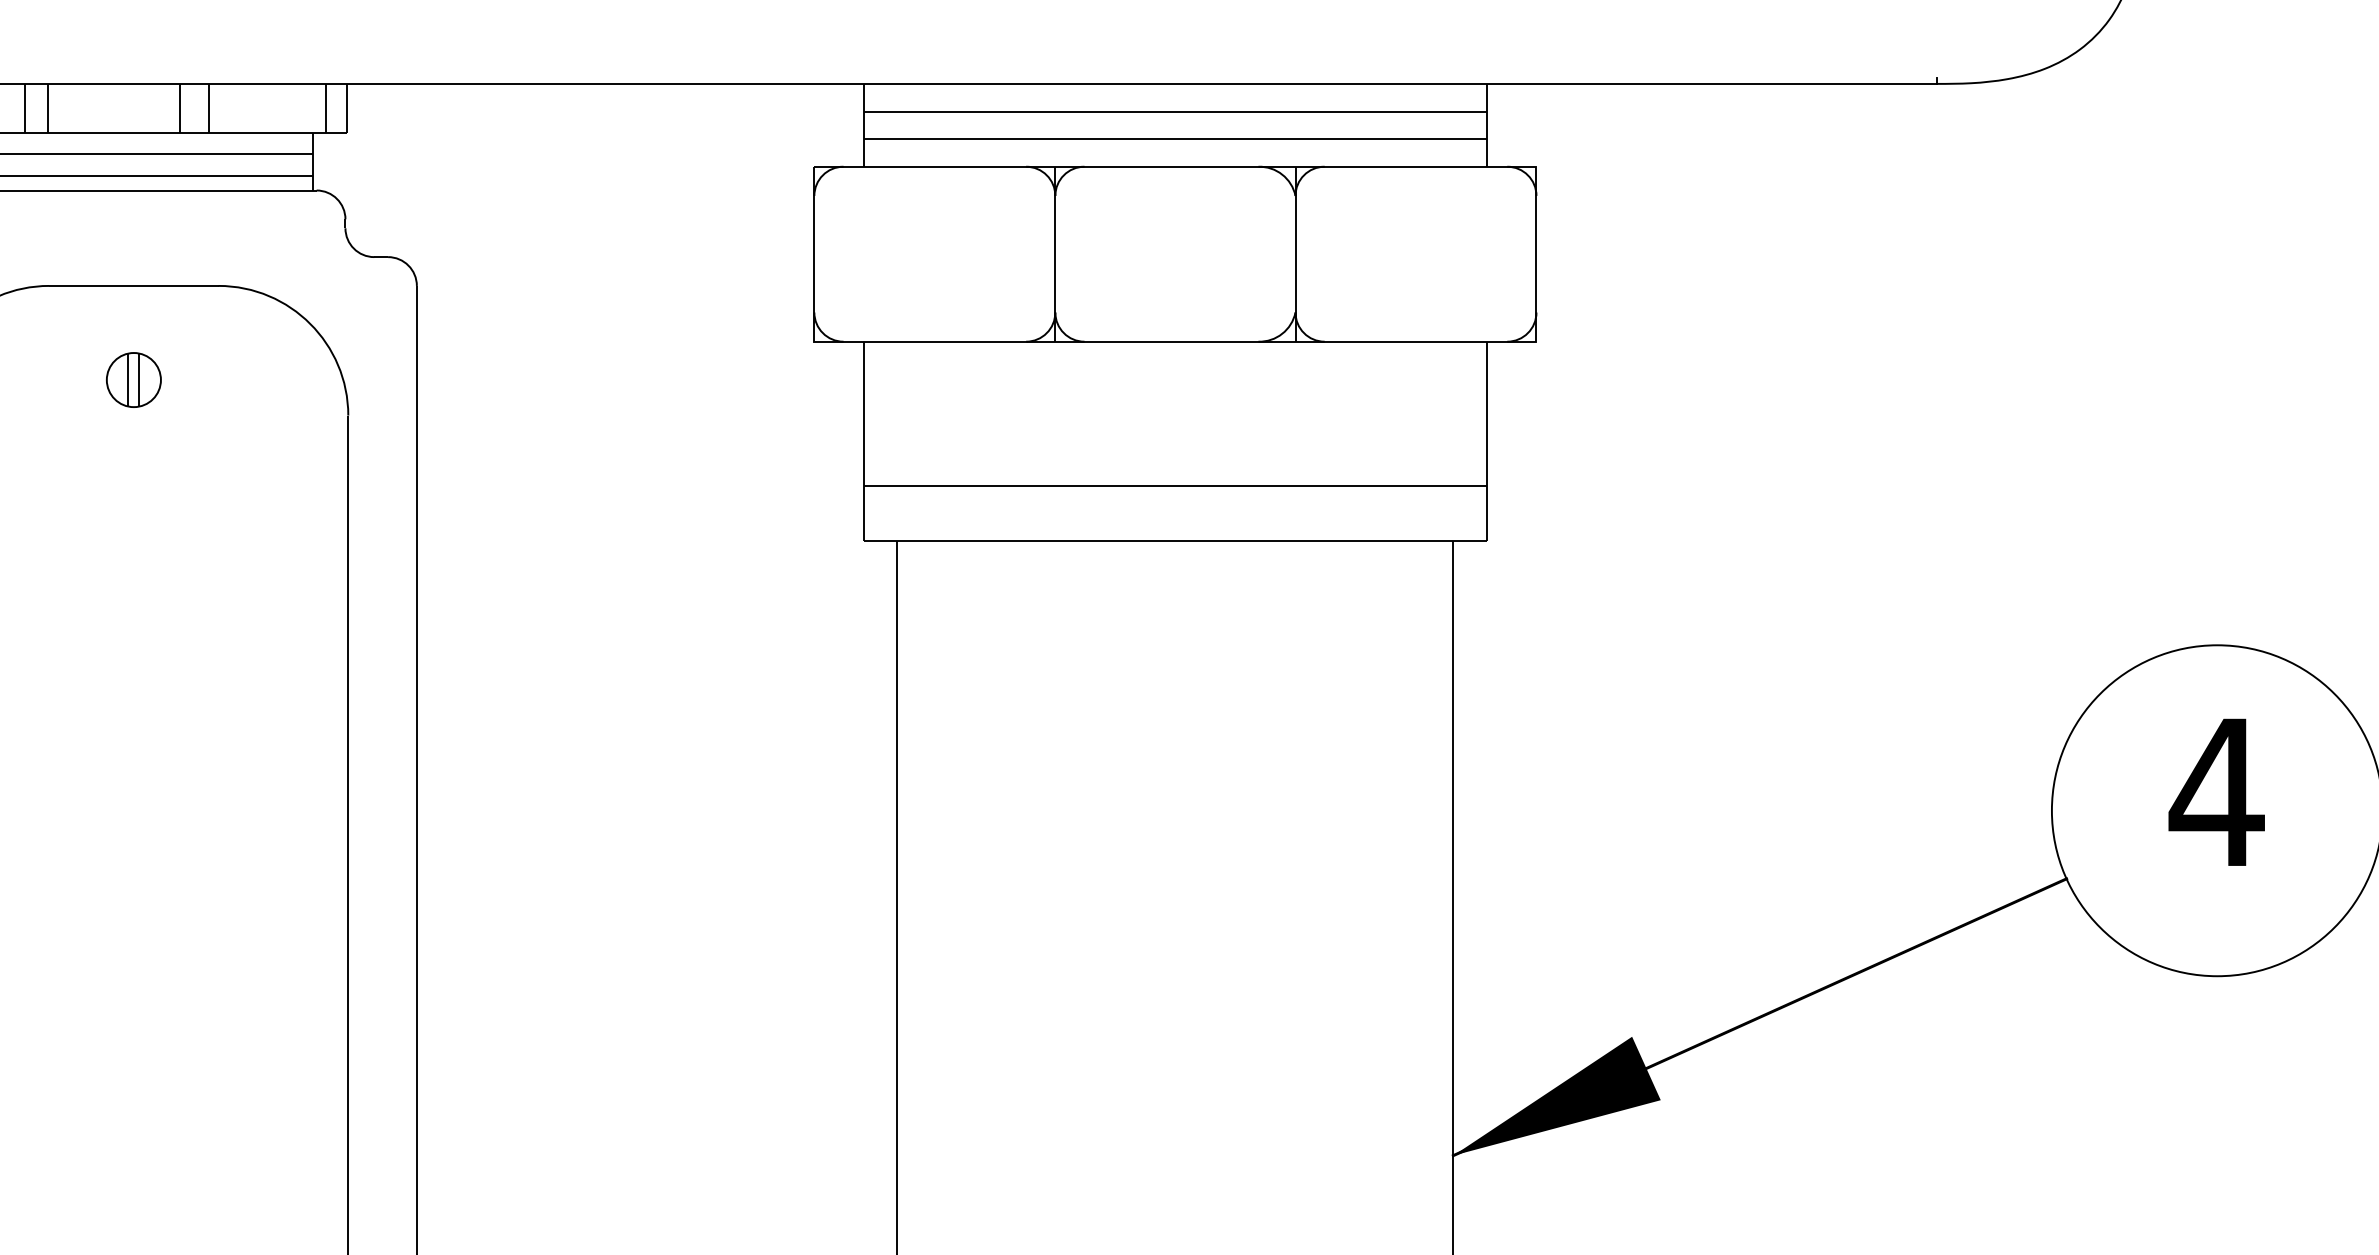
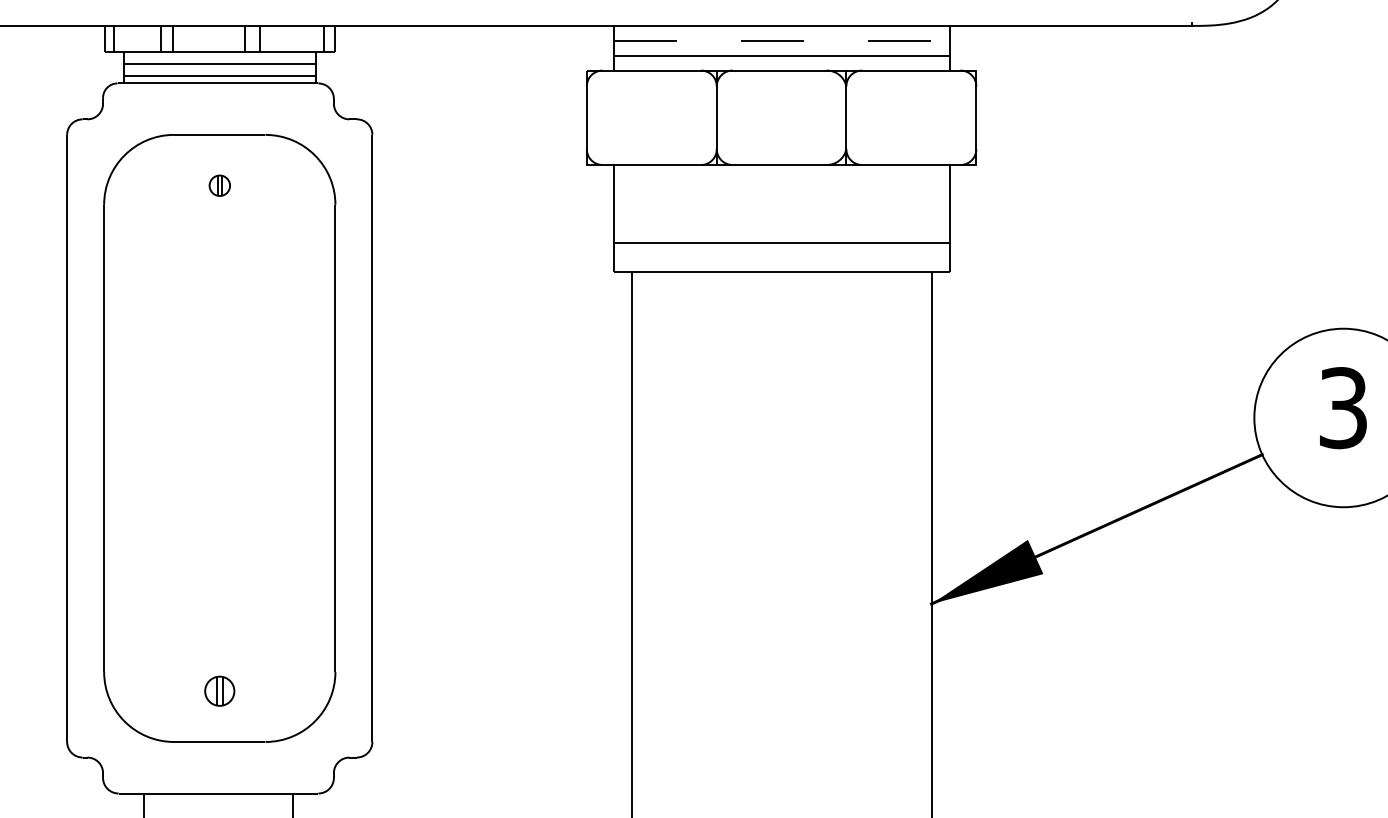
line: (1175, 112) -> (781, 41), solid -> dashed
part: (133, 379) -> (219, 185), size x0.7
text: (2217, 793) -> (1343, 408), 4 -> 3

